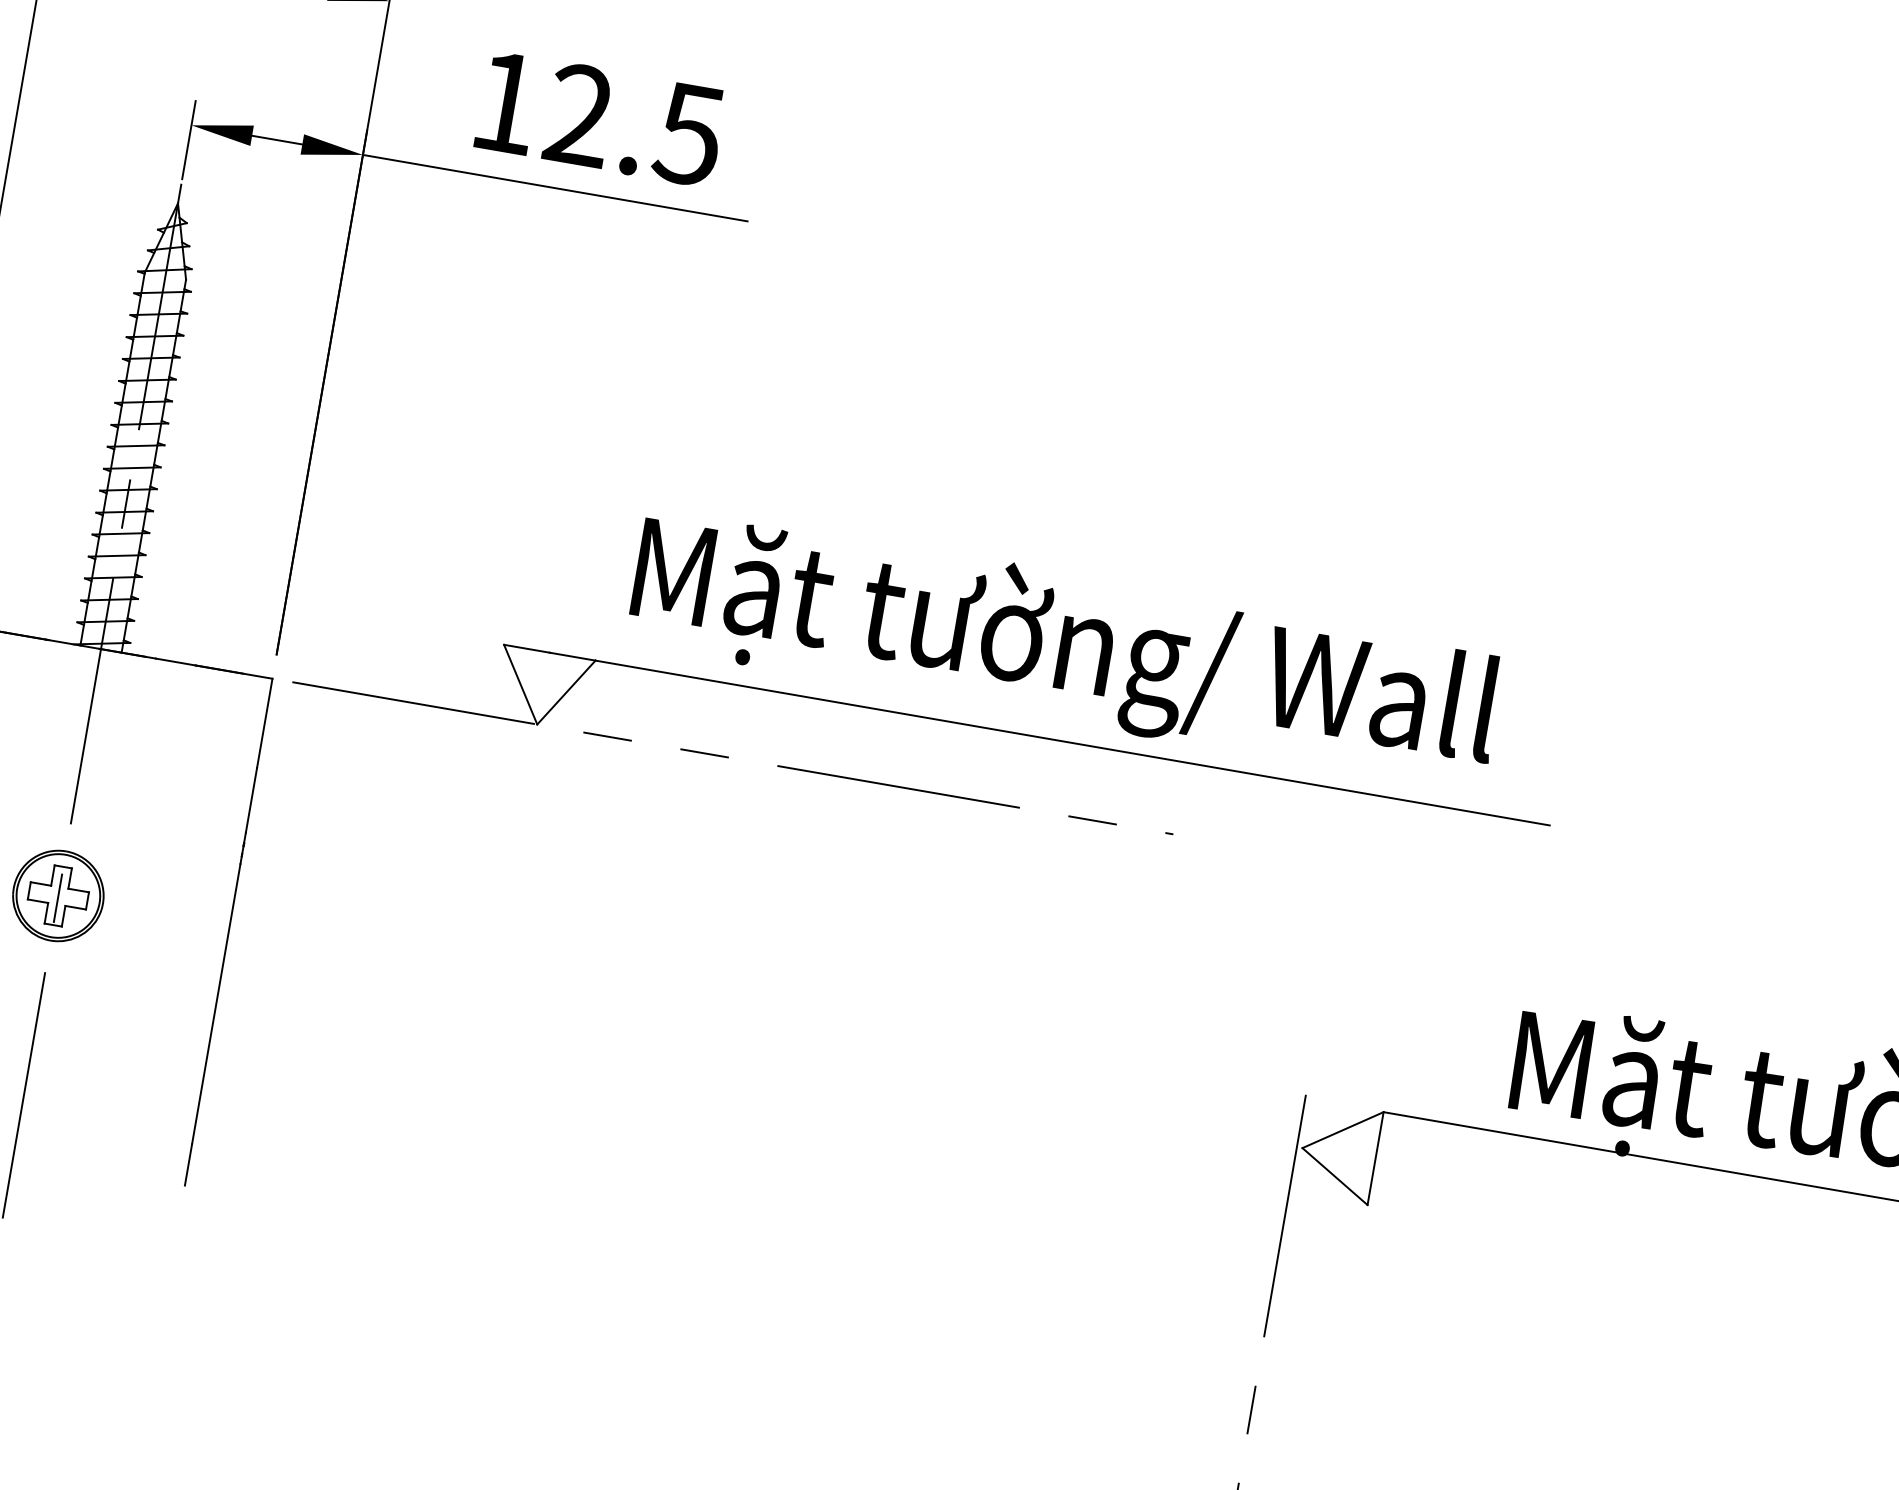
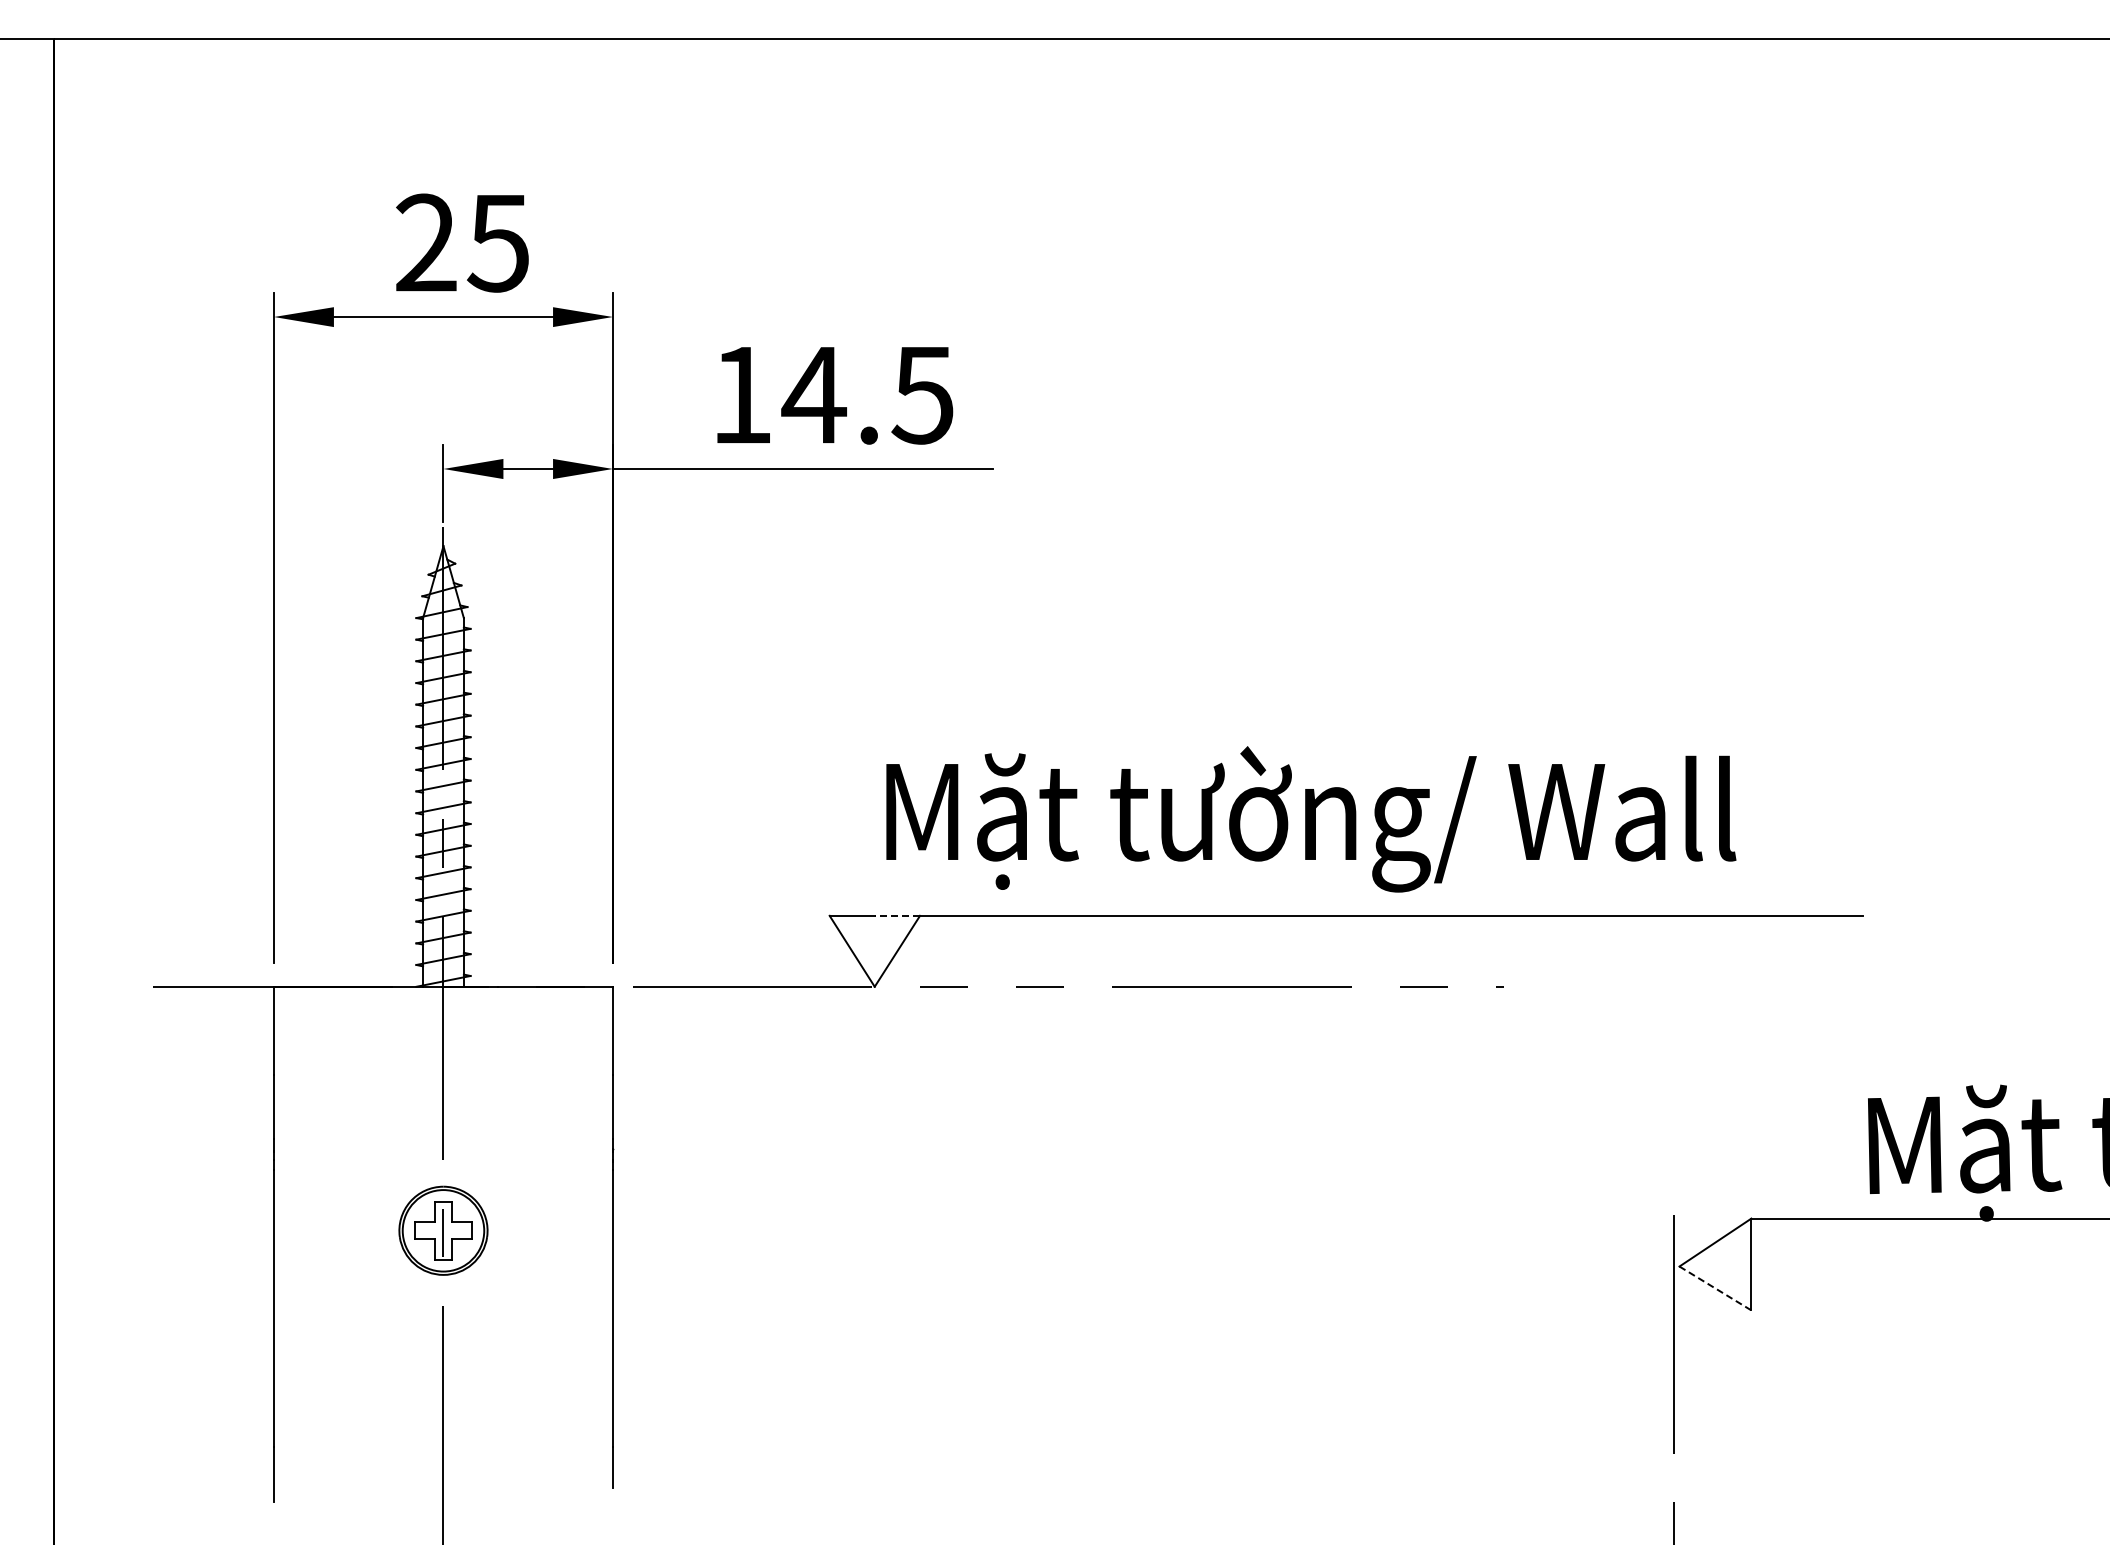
text: (579, 114) -> (814, 394), 12.5 -> 14.5
text: (1065, 647) -> (1311, 819), moved
line: (572, 656) -> (897, 915), solid -> dashed
line: (1335, 1176) -> (1715, 1288), solid -> dashed

